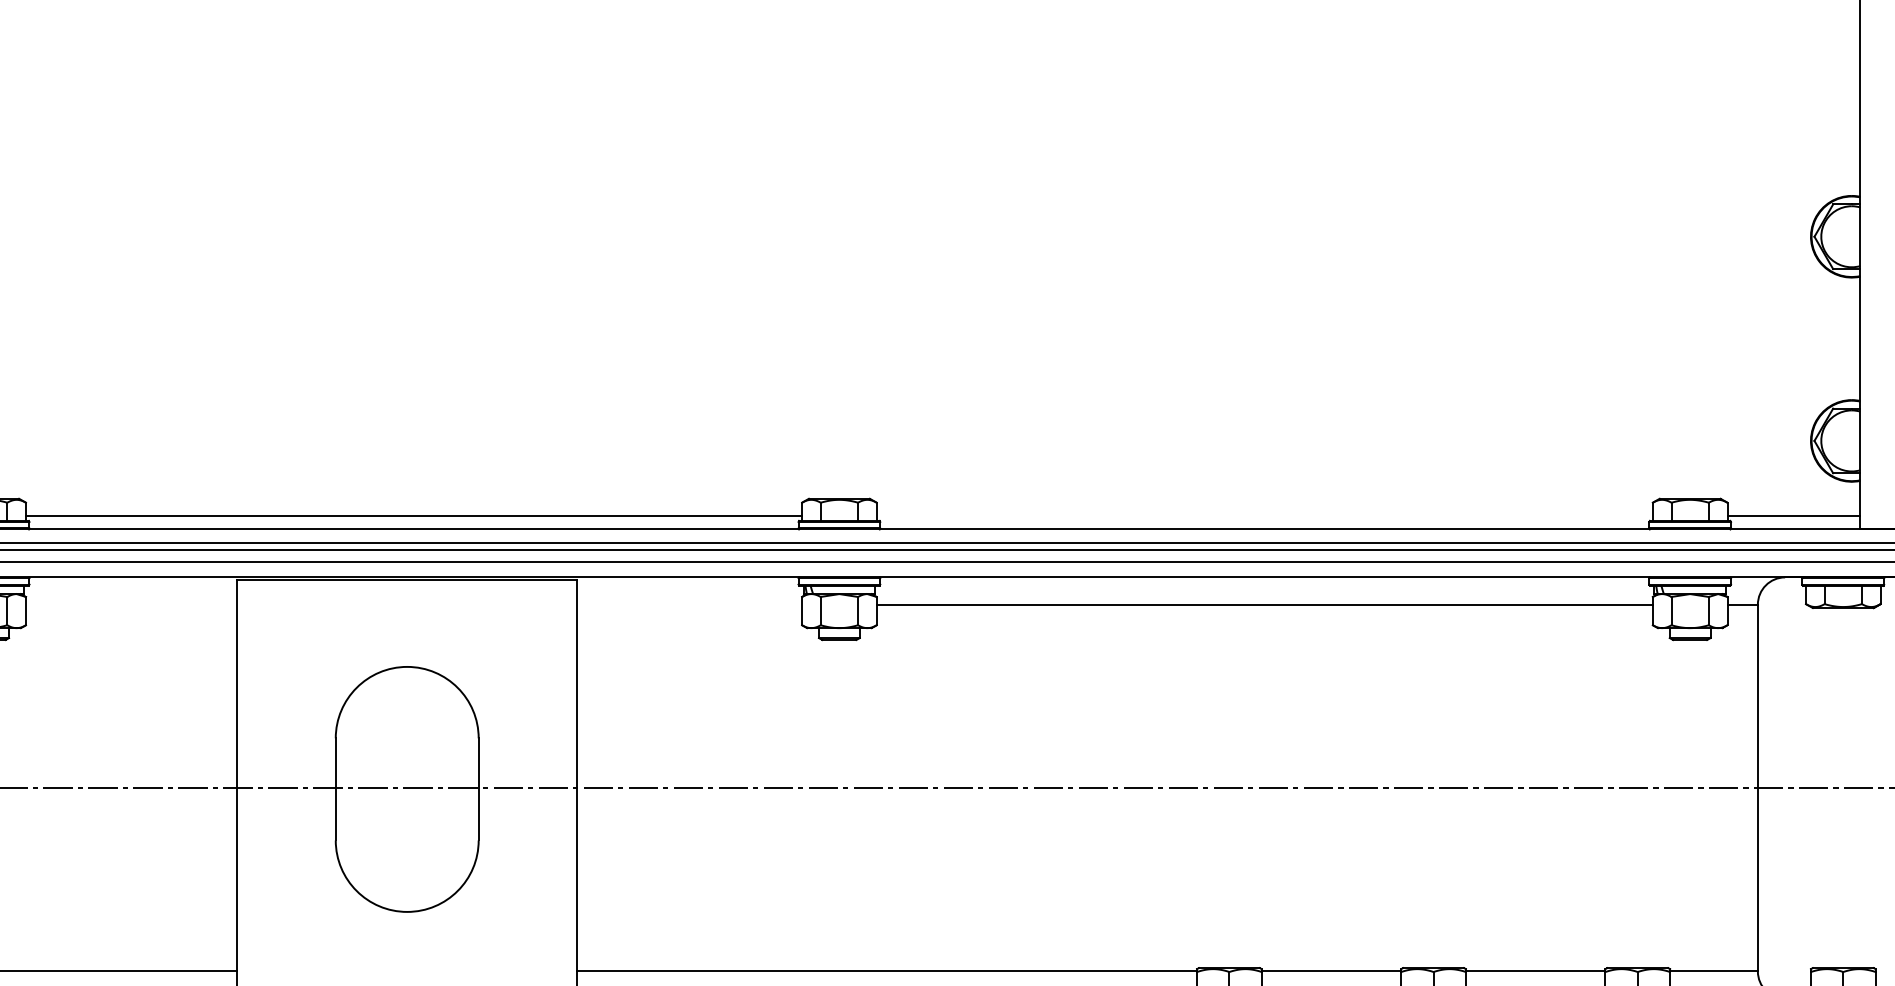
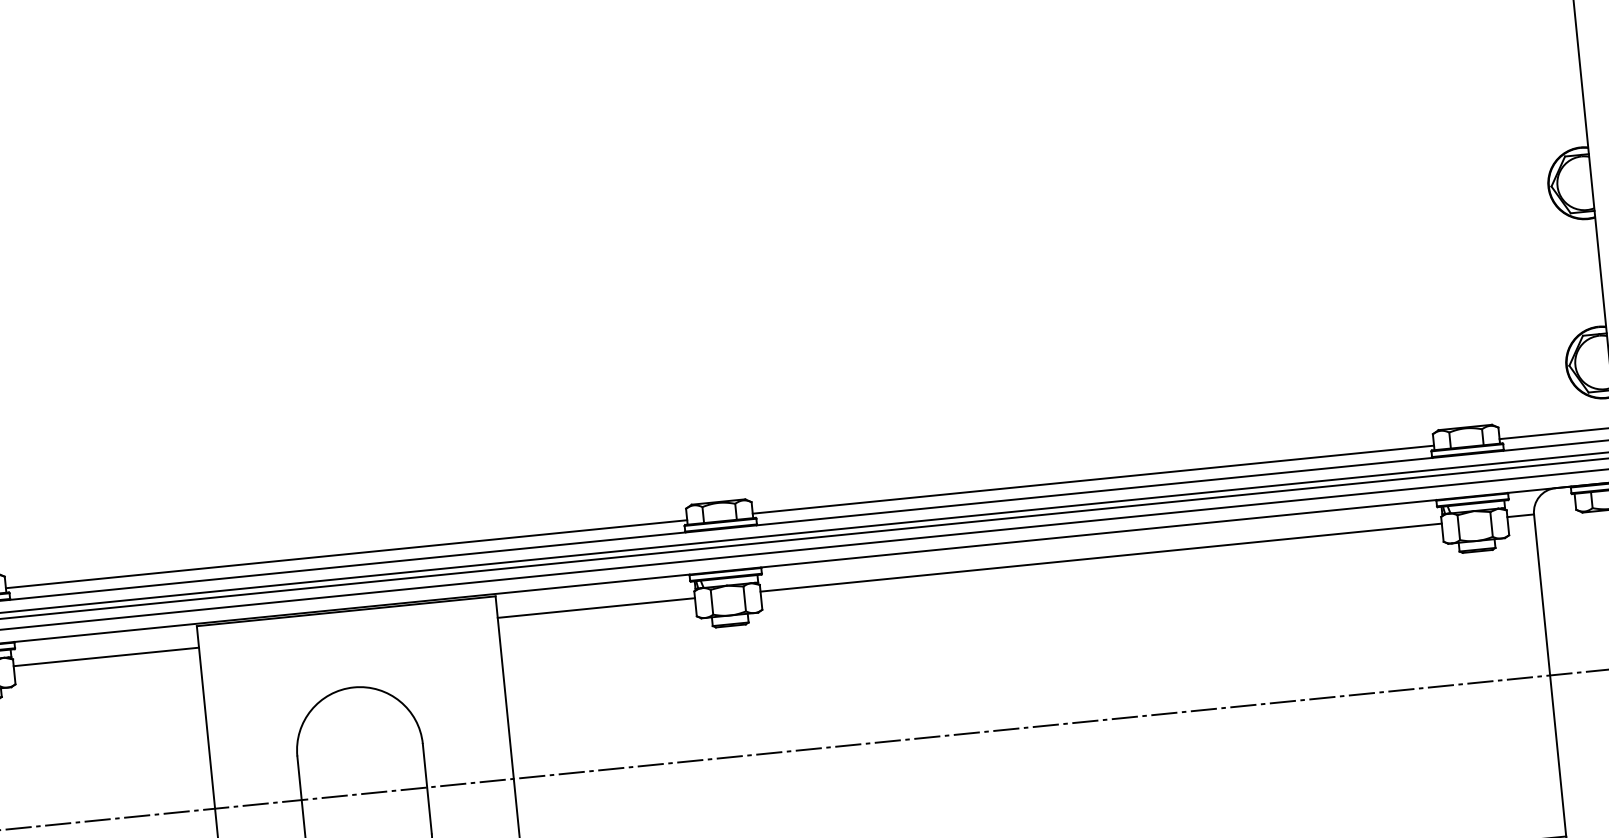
line: (1264, 515) -> (1093, 479), added
line: (131, 604) -> (106, 656), added
line: (689, 604) -> (596, 607), added

